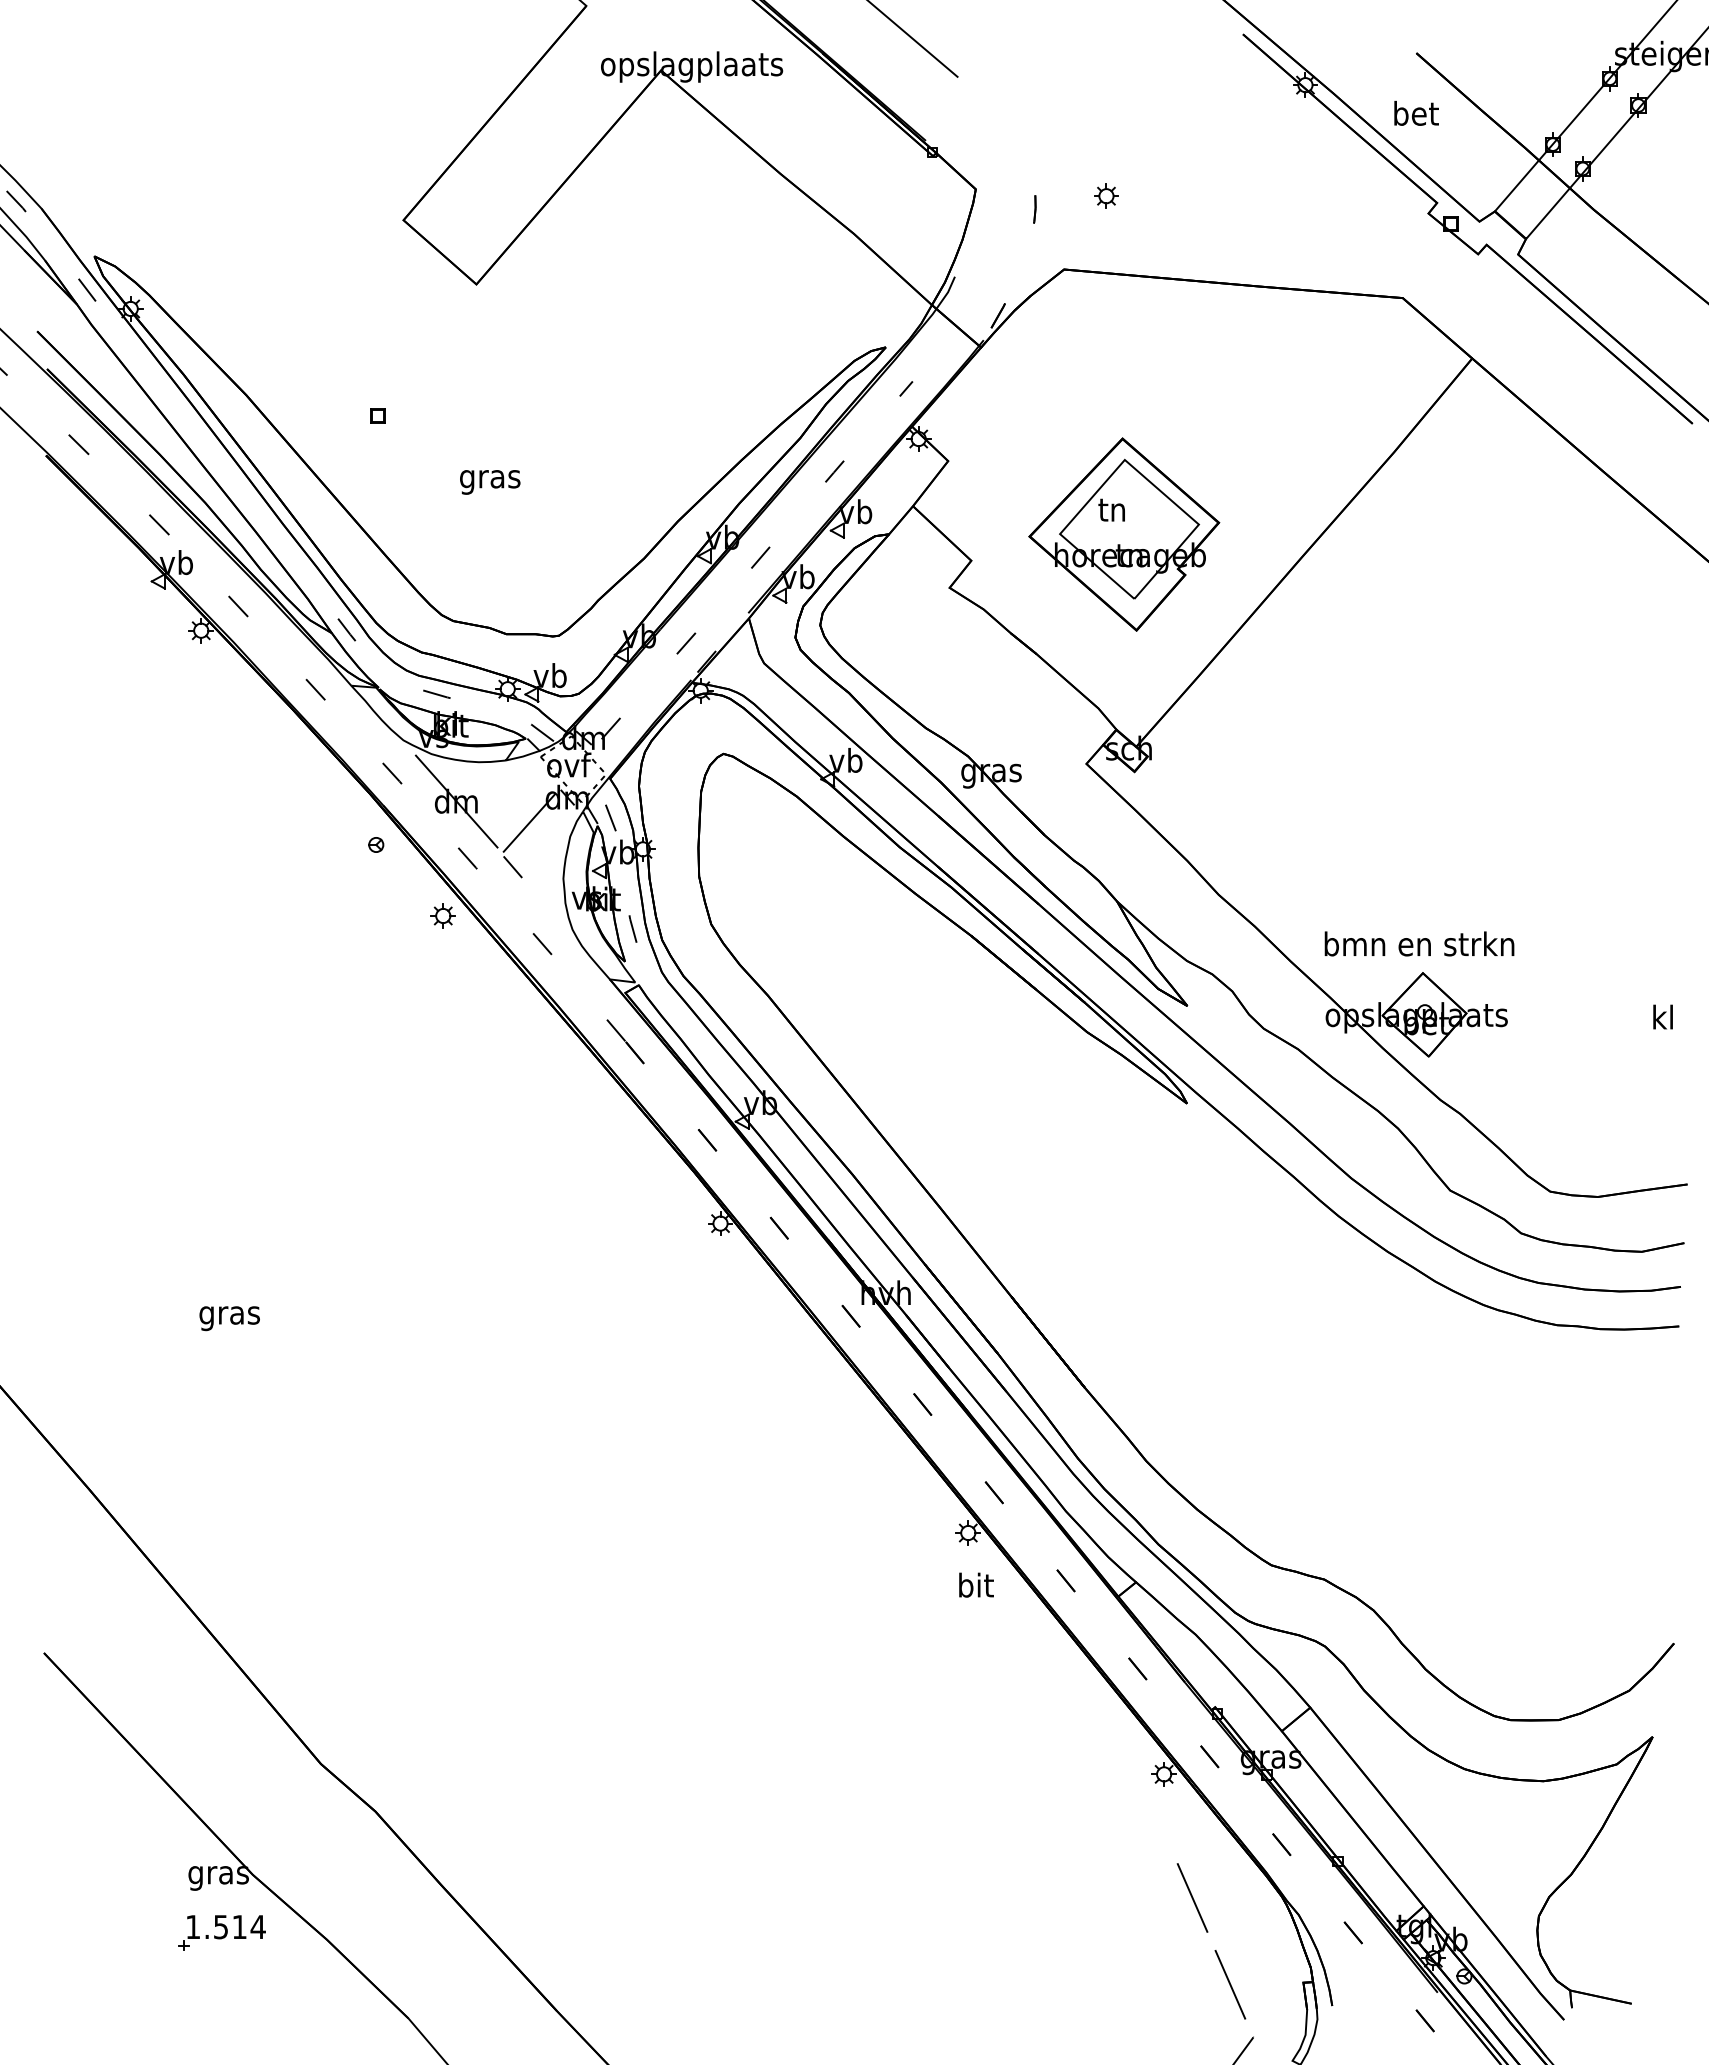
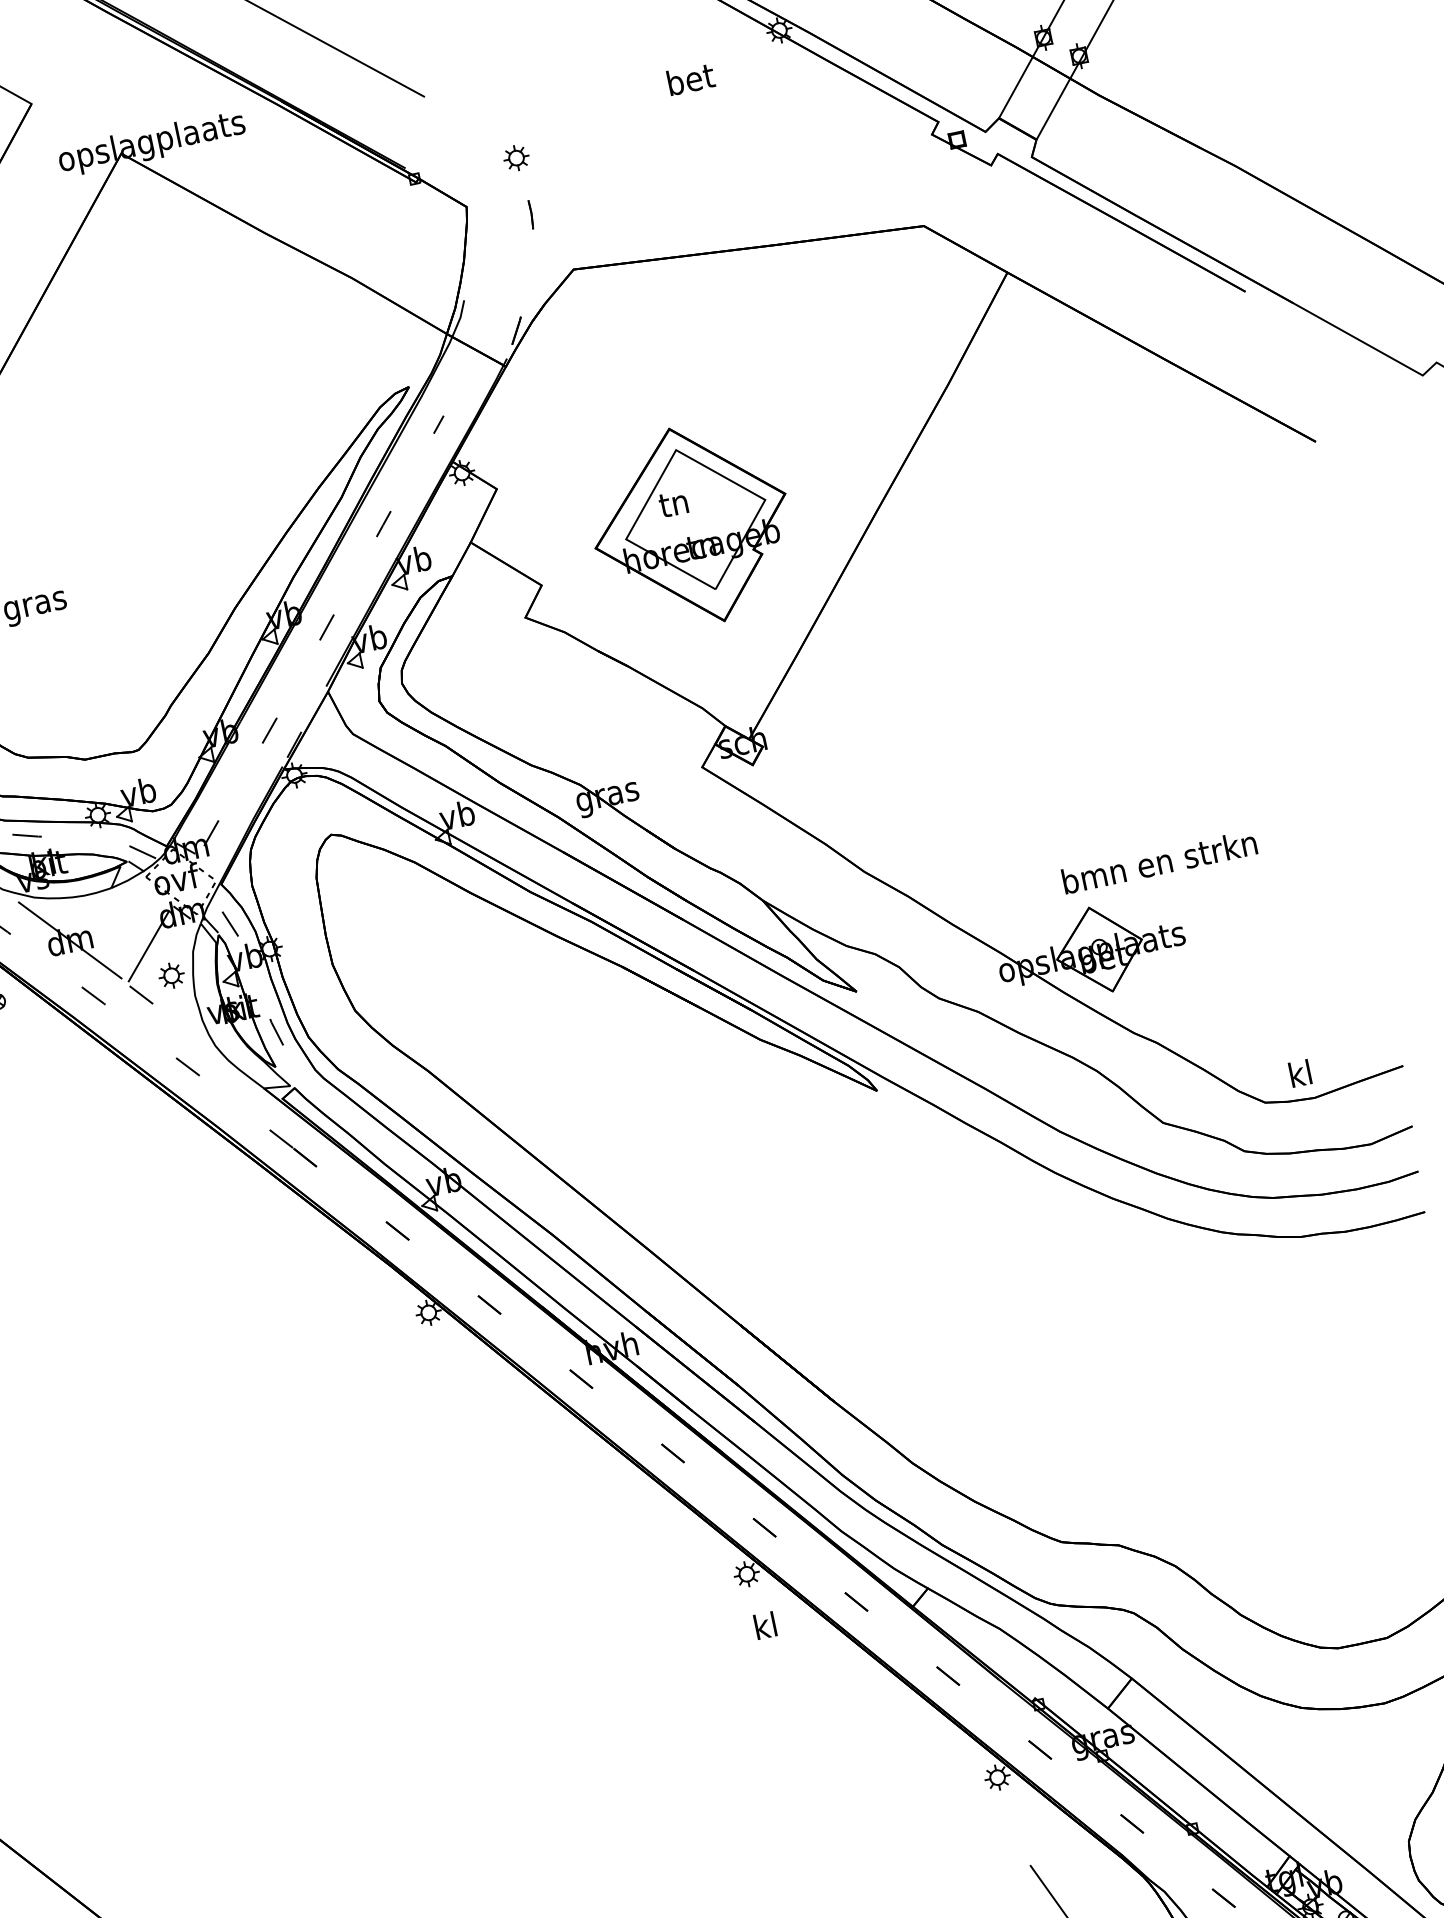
text: (1416, 113) -> (690, 79), moved
part: (1106, 195) -> (516, 157), moved
part: (442, 915) -> (170, 975), moved
text: (1419, 943) -> (1159, 861), moved
text: (1662, 1016) -> (1299, 1073), moved
text: (976, 1584) -> (766, 1624), bit -> kl

